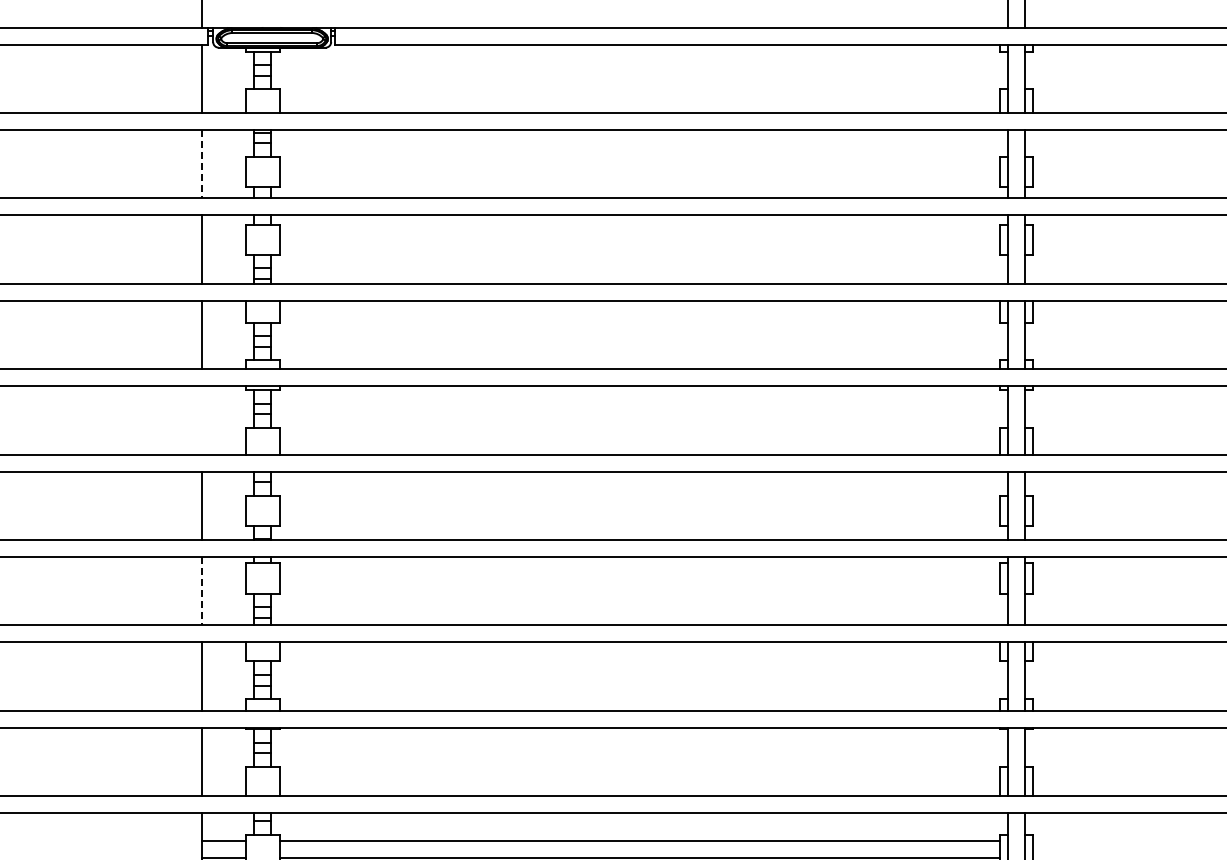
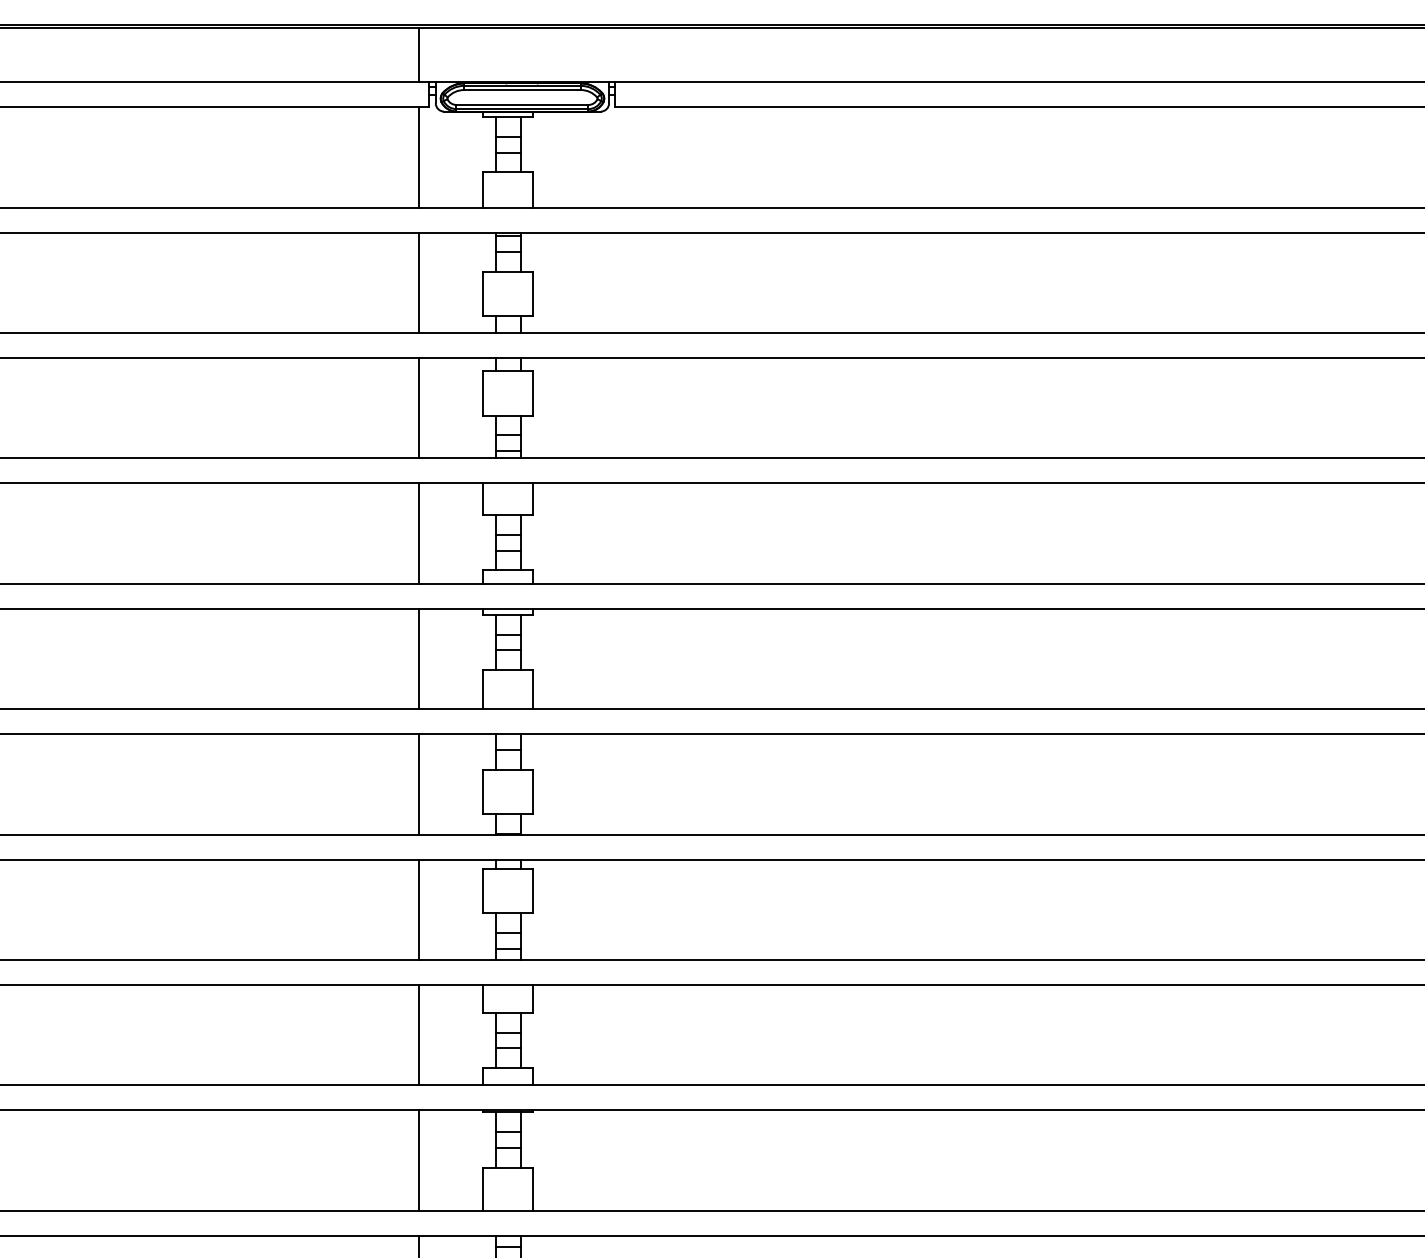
line: (202, 164) -> (420, 283), dashed -> solid
line: (202, 420) -> (420, 659), added
line: (202, 591) -> (420, 910), dashed -> solid

